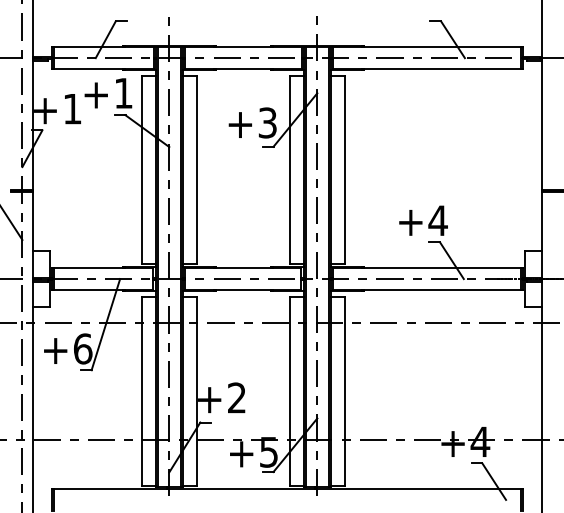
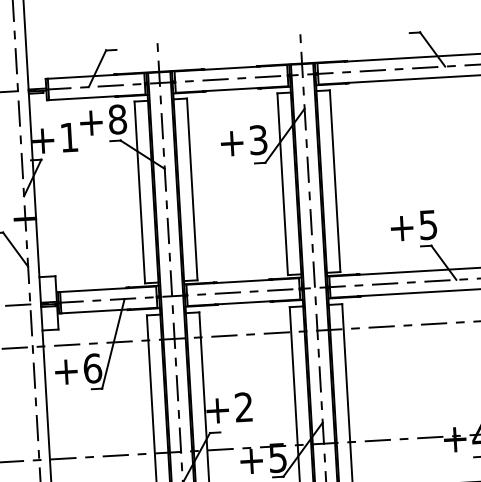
text: (123, 92) -> (117, 118), +1 -> +8
text: (437, 220) -> (427, 224), +4 -> +5

